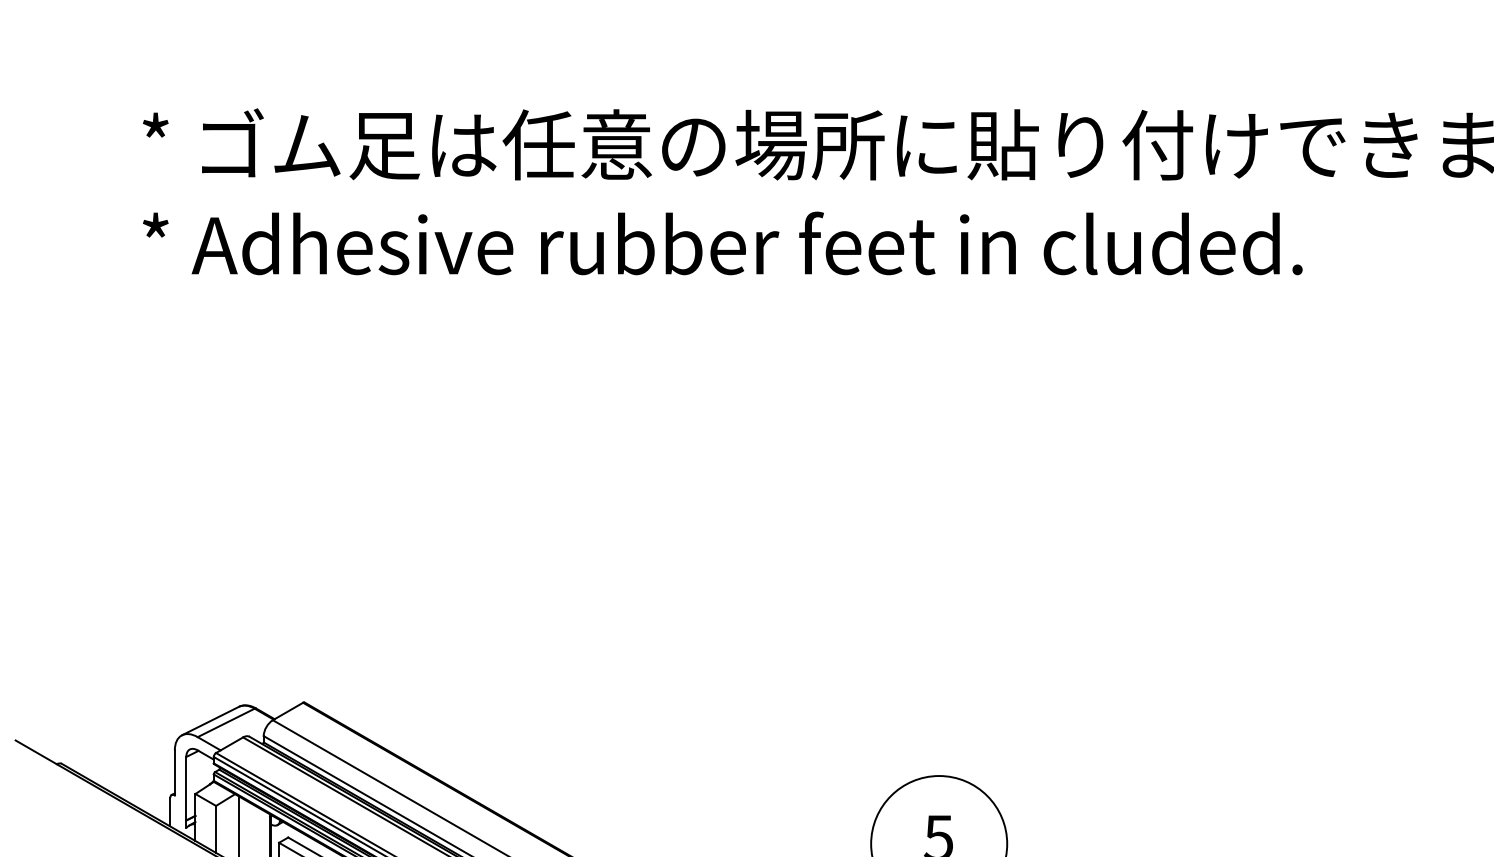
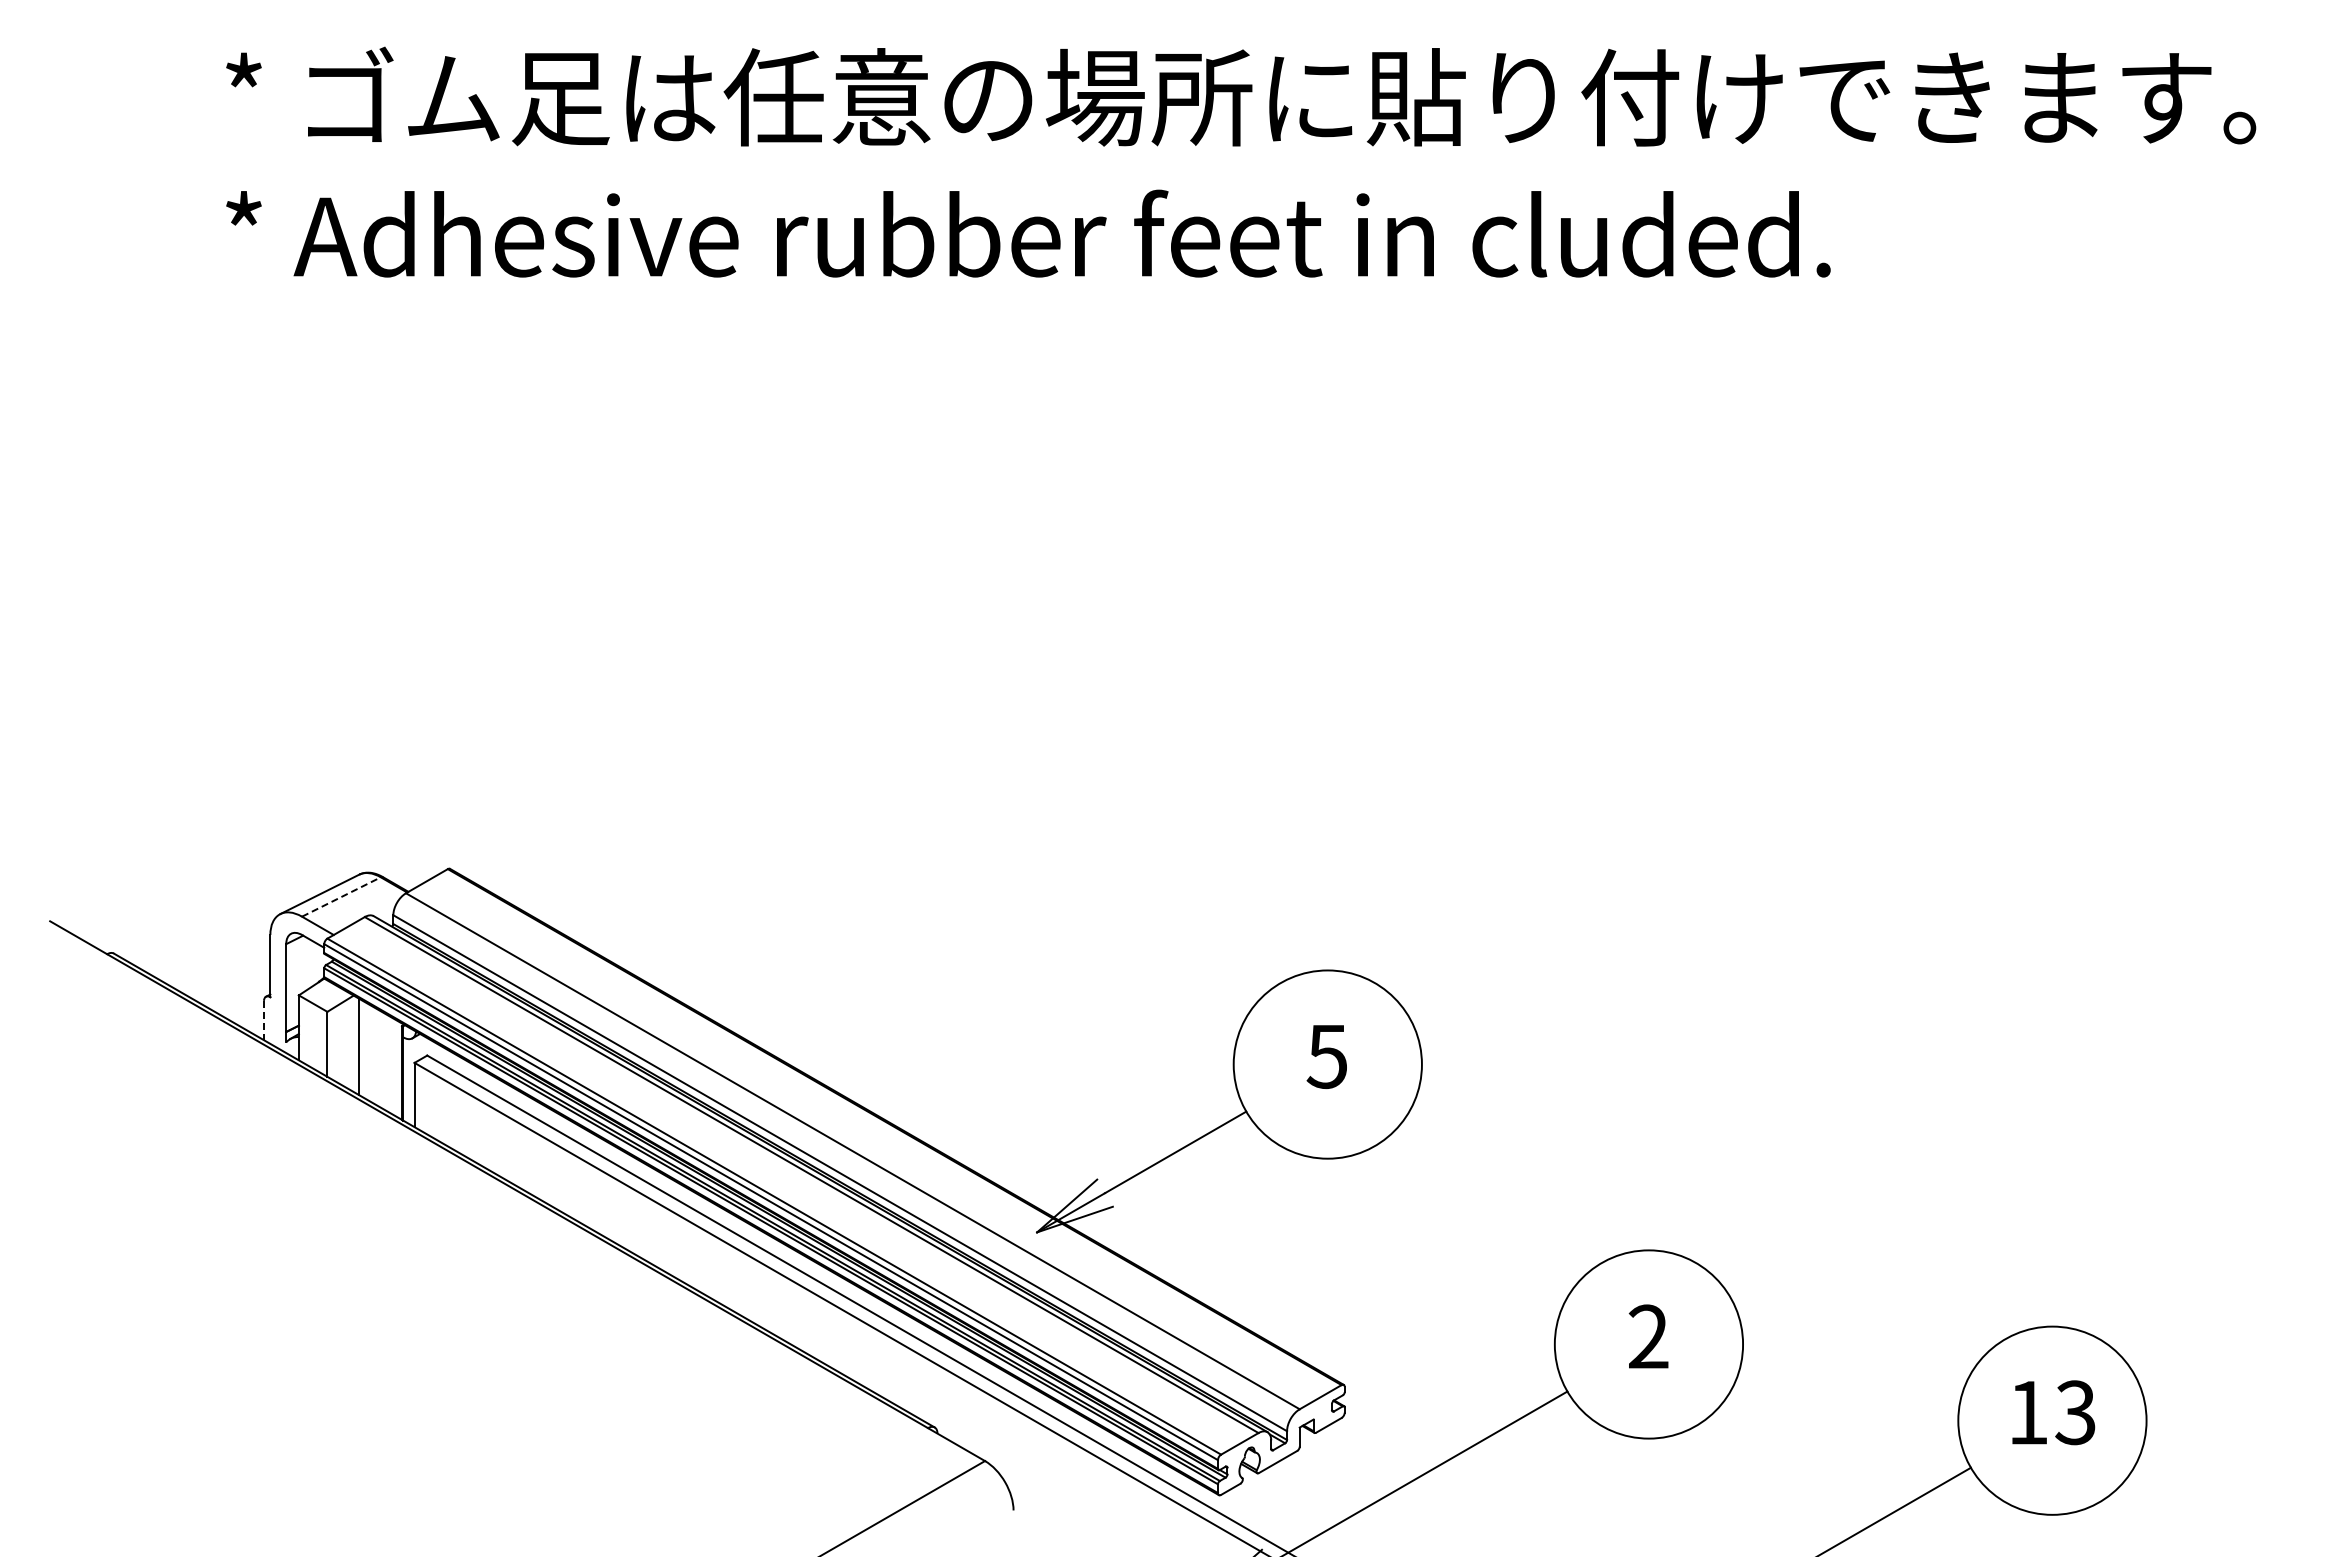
line: (226, 722) -> (341, 896), solid -> dashed
line: (170, 812) -> (264, 1020), solid -> dashed

